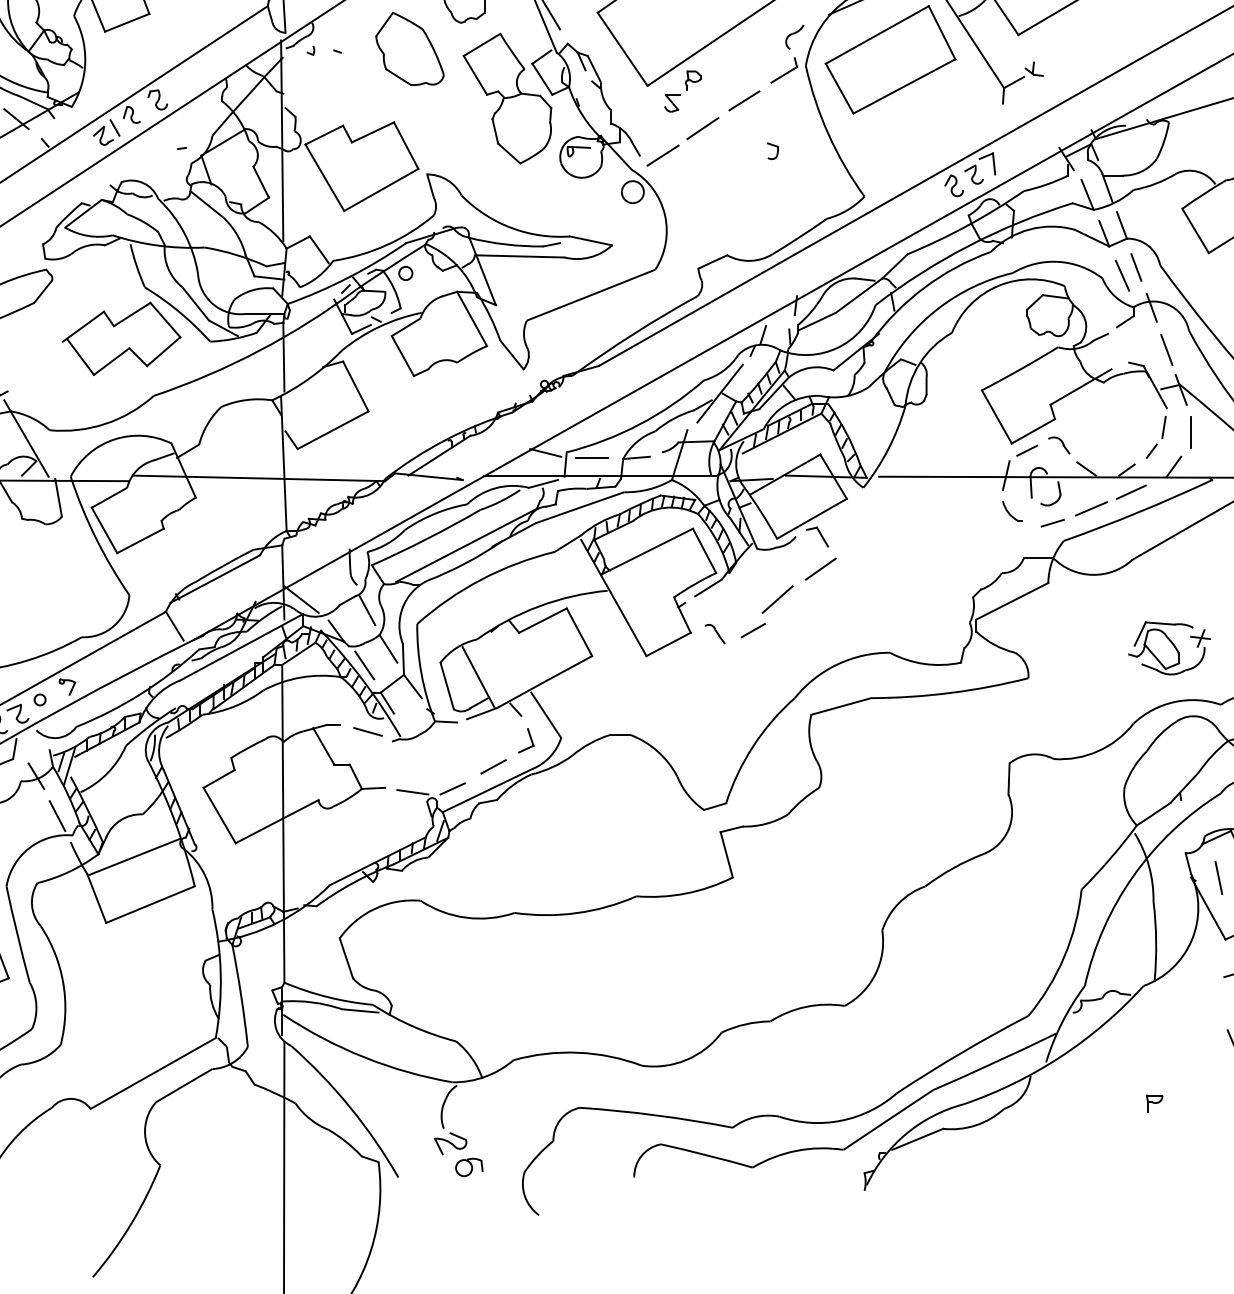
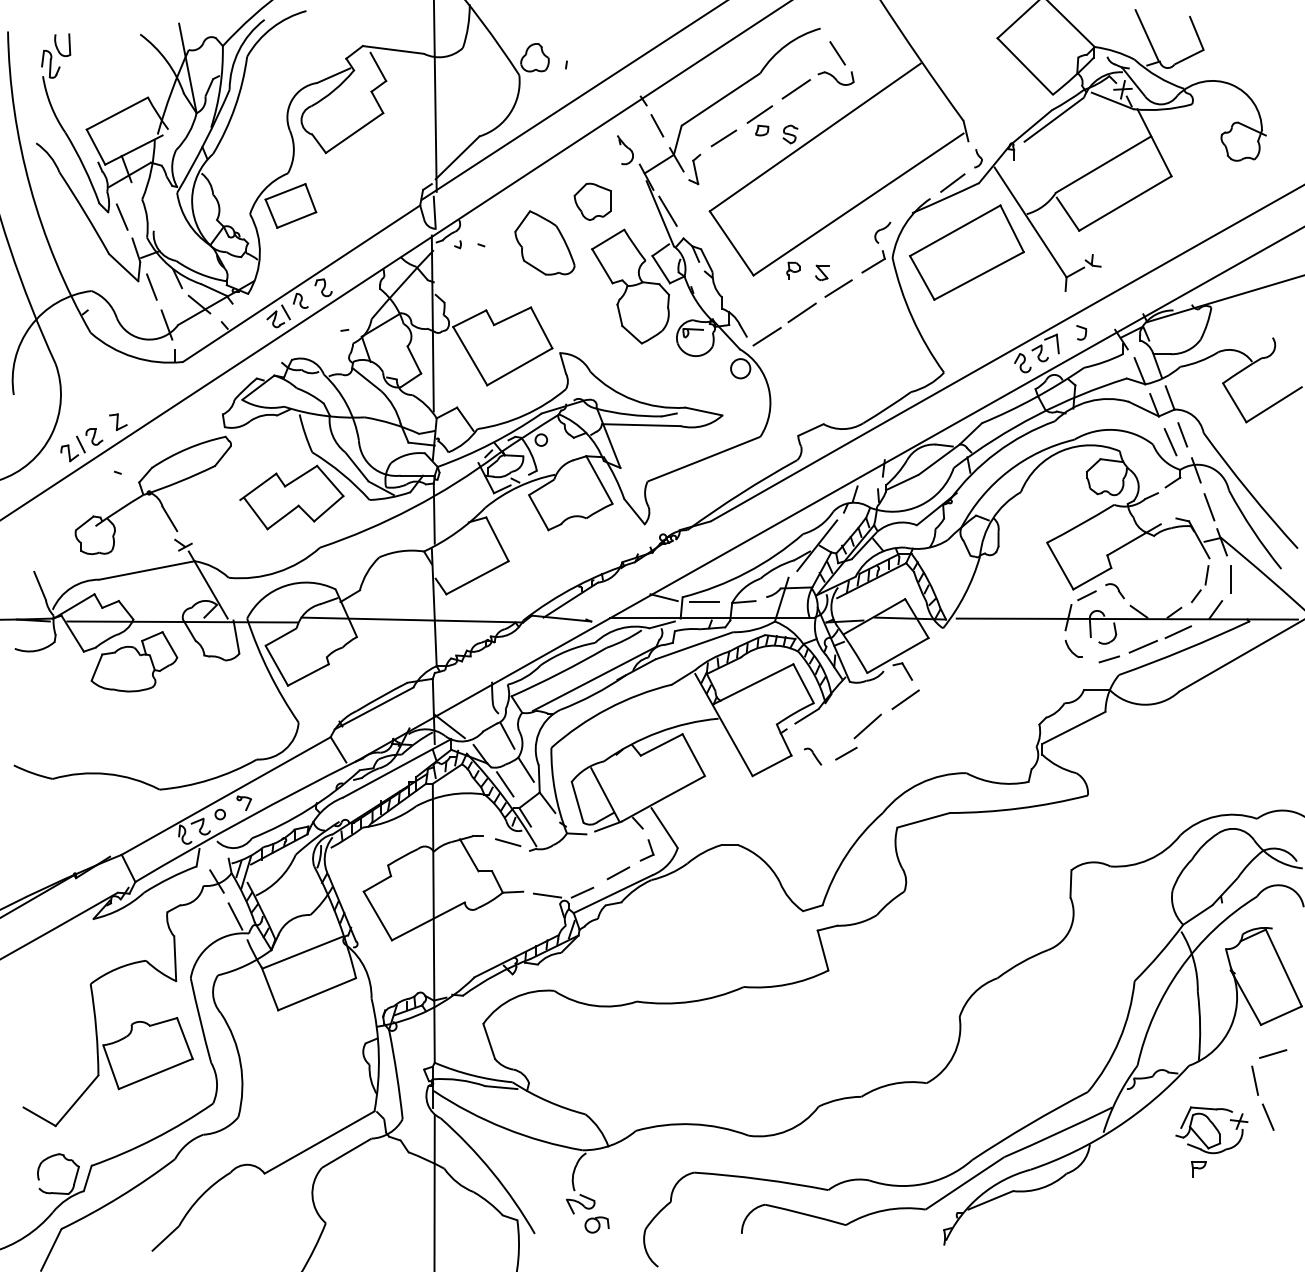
part: (672, 103) -> (822, 272), moved
part: (772, 150) -> (1081, 332), moved
part: (1169, 648) -> (1211, 1130), moved
line: (1218, 877) -> (1254, 1080), moved

